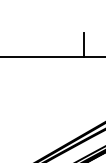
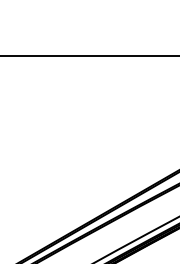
line: (84, 44) -> (125, 31), removed

